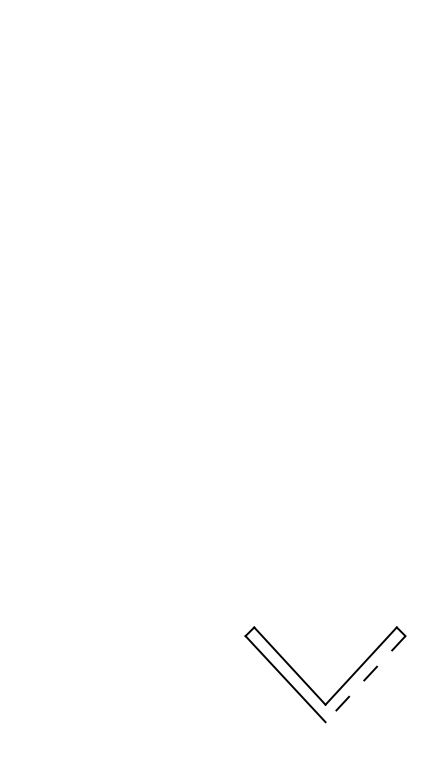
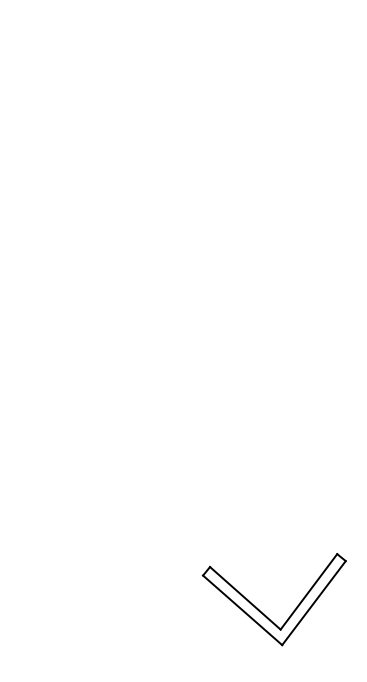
line: (365, 679) -> (314, 603), dashed -> solid

